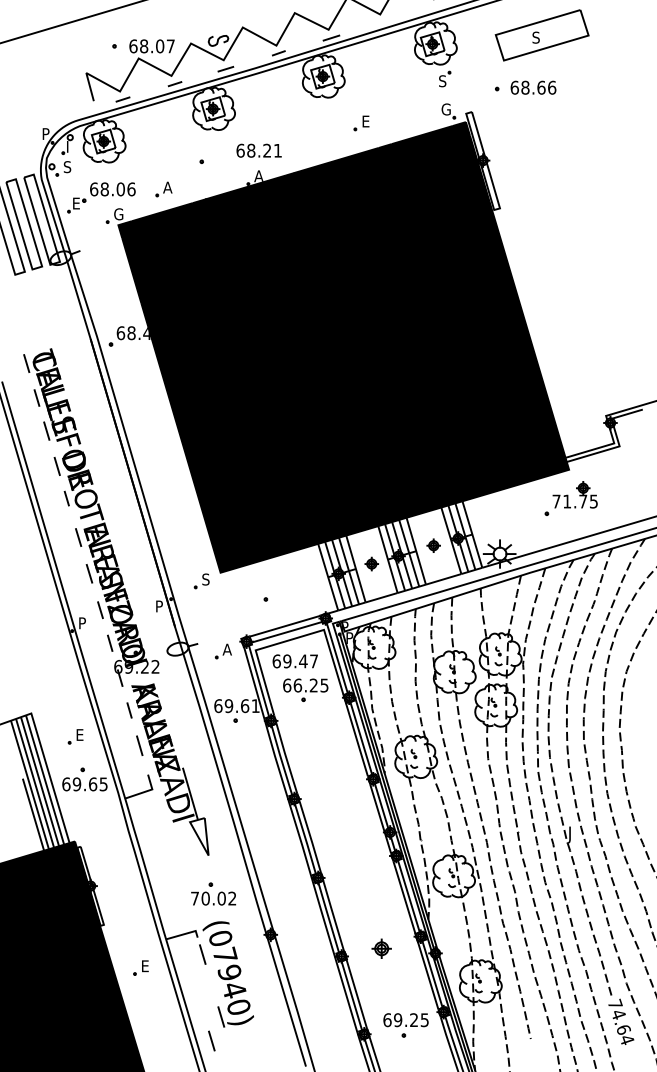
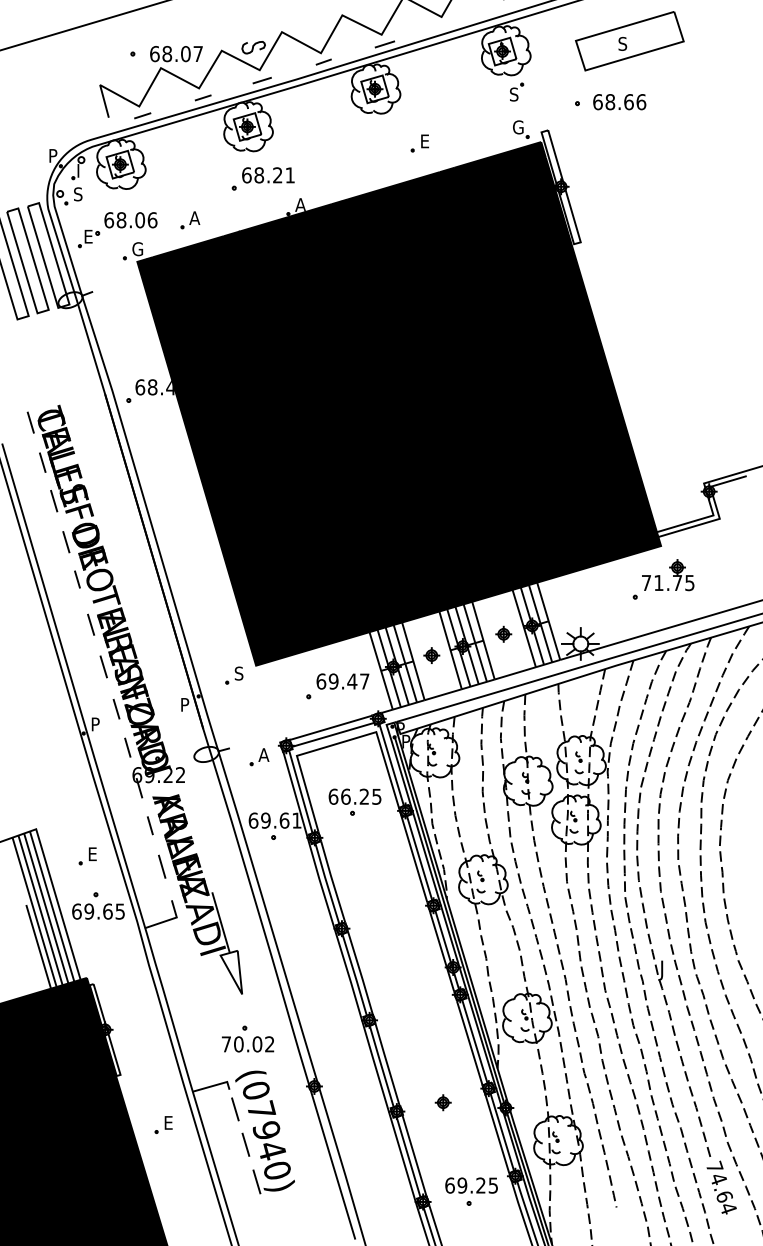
text: (258, 150) -> (267, 175), moved
text: (294, 661) -> (341, 681), moved
part: (381, 948) -> (443, 1102), size x0.71
line: (211, 1040) -> (245, 1144), moved

